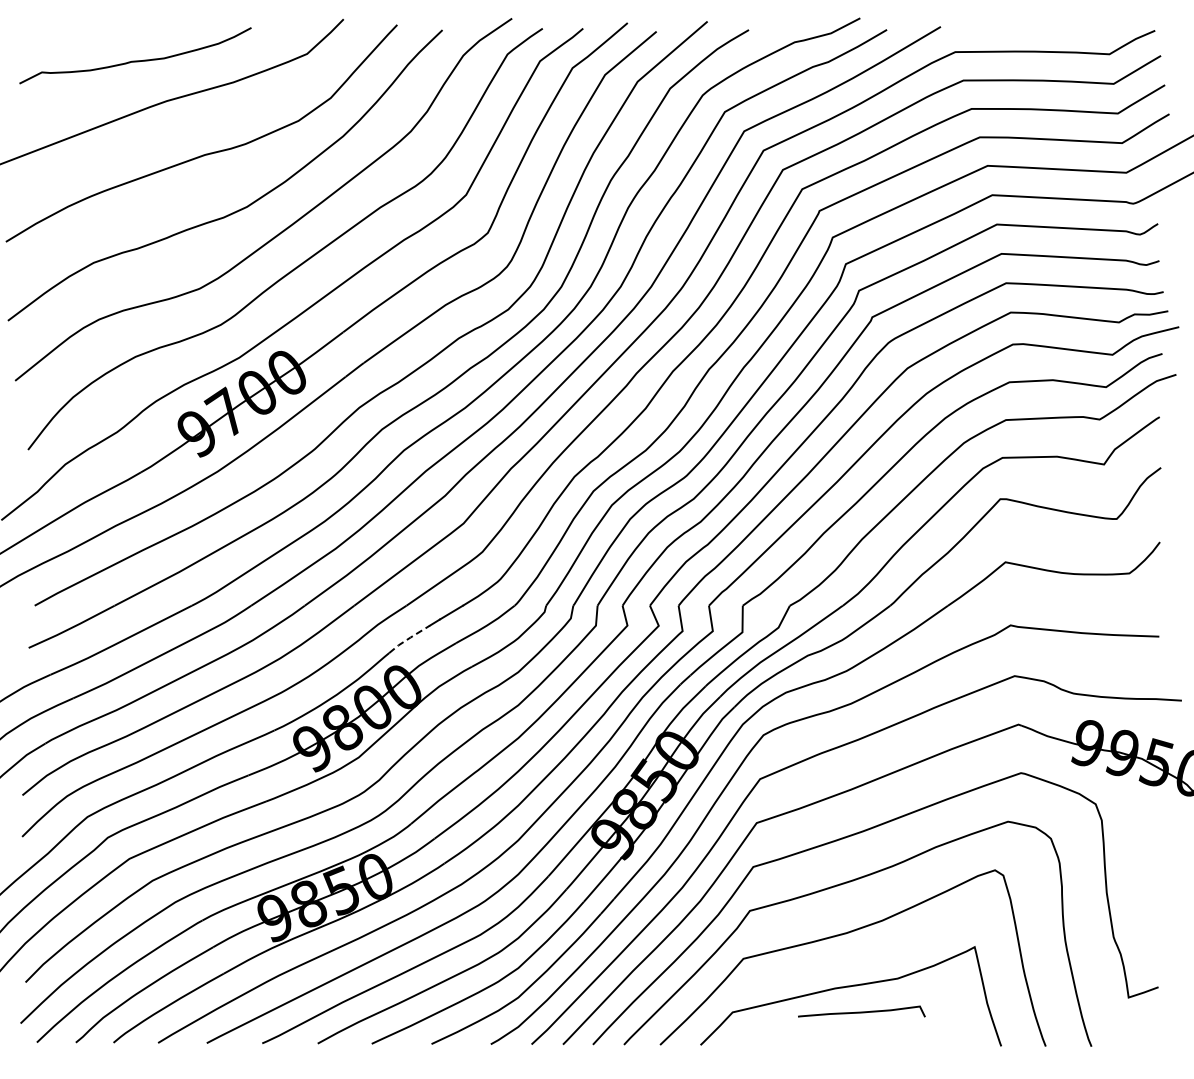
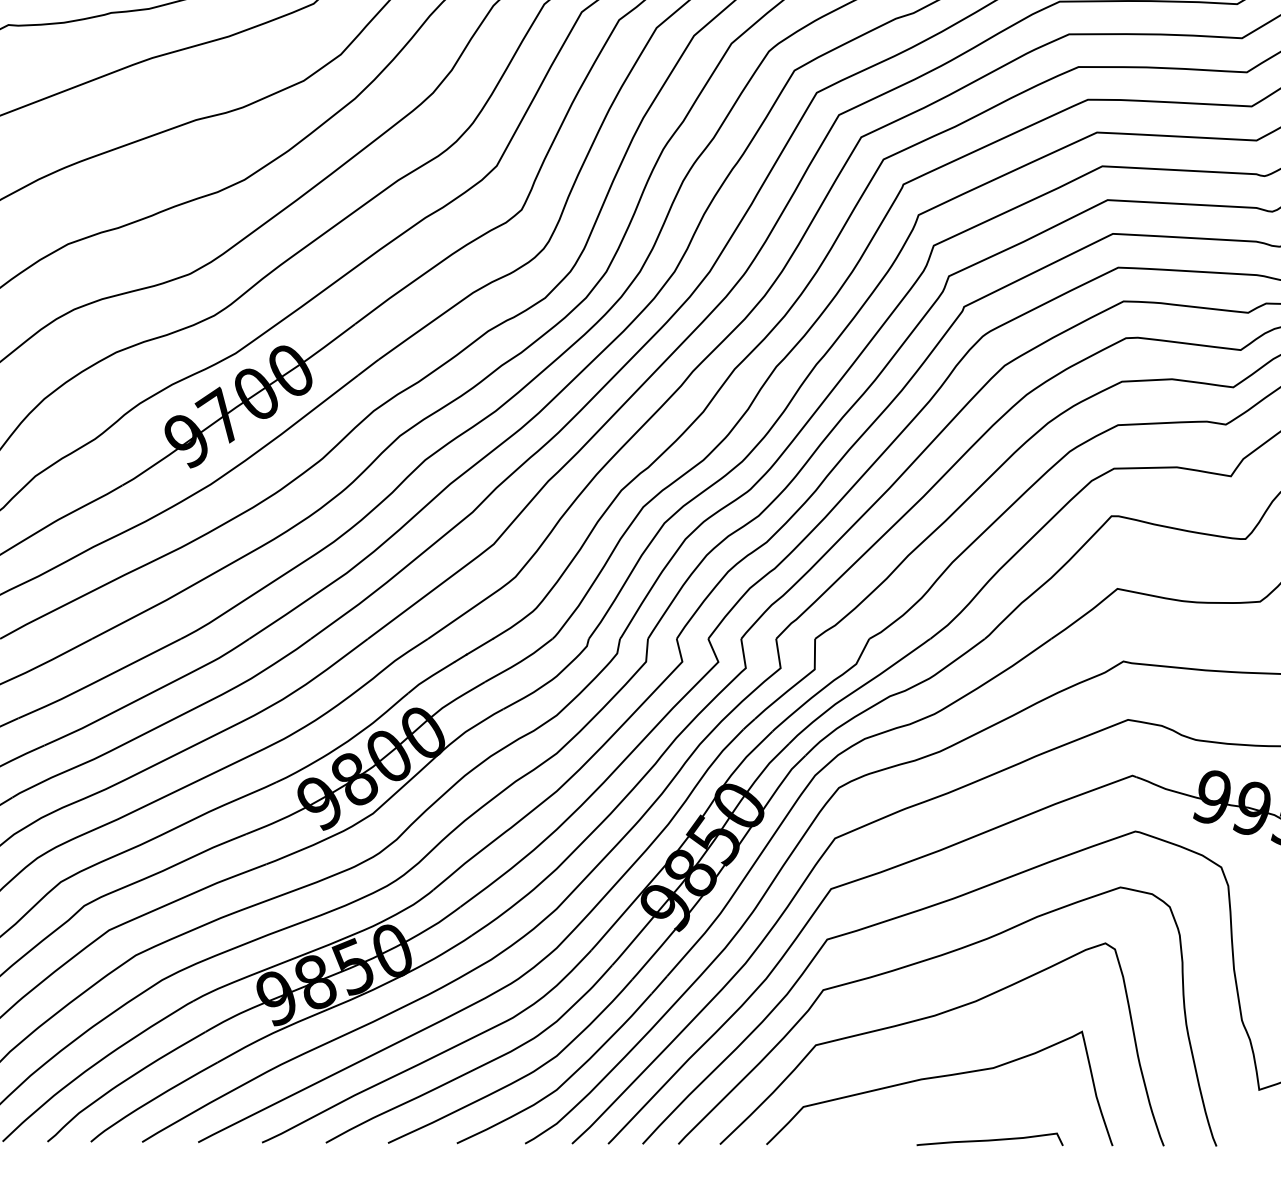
line: (409, 638) -> (431, 676), dashed -> solid
curve: (861, 1011) -> (989, 1139), moved

